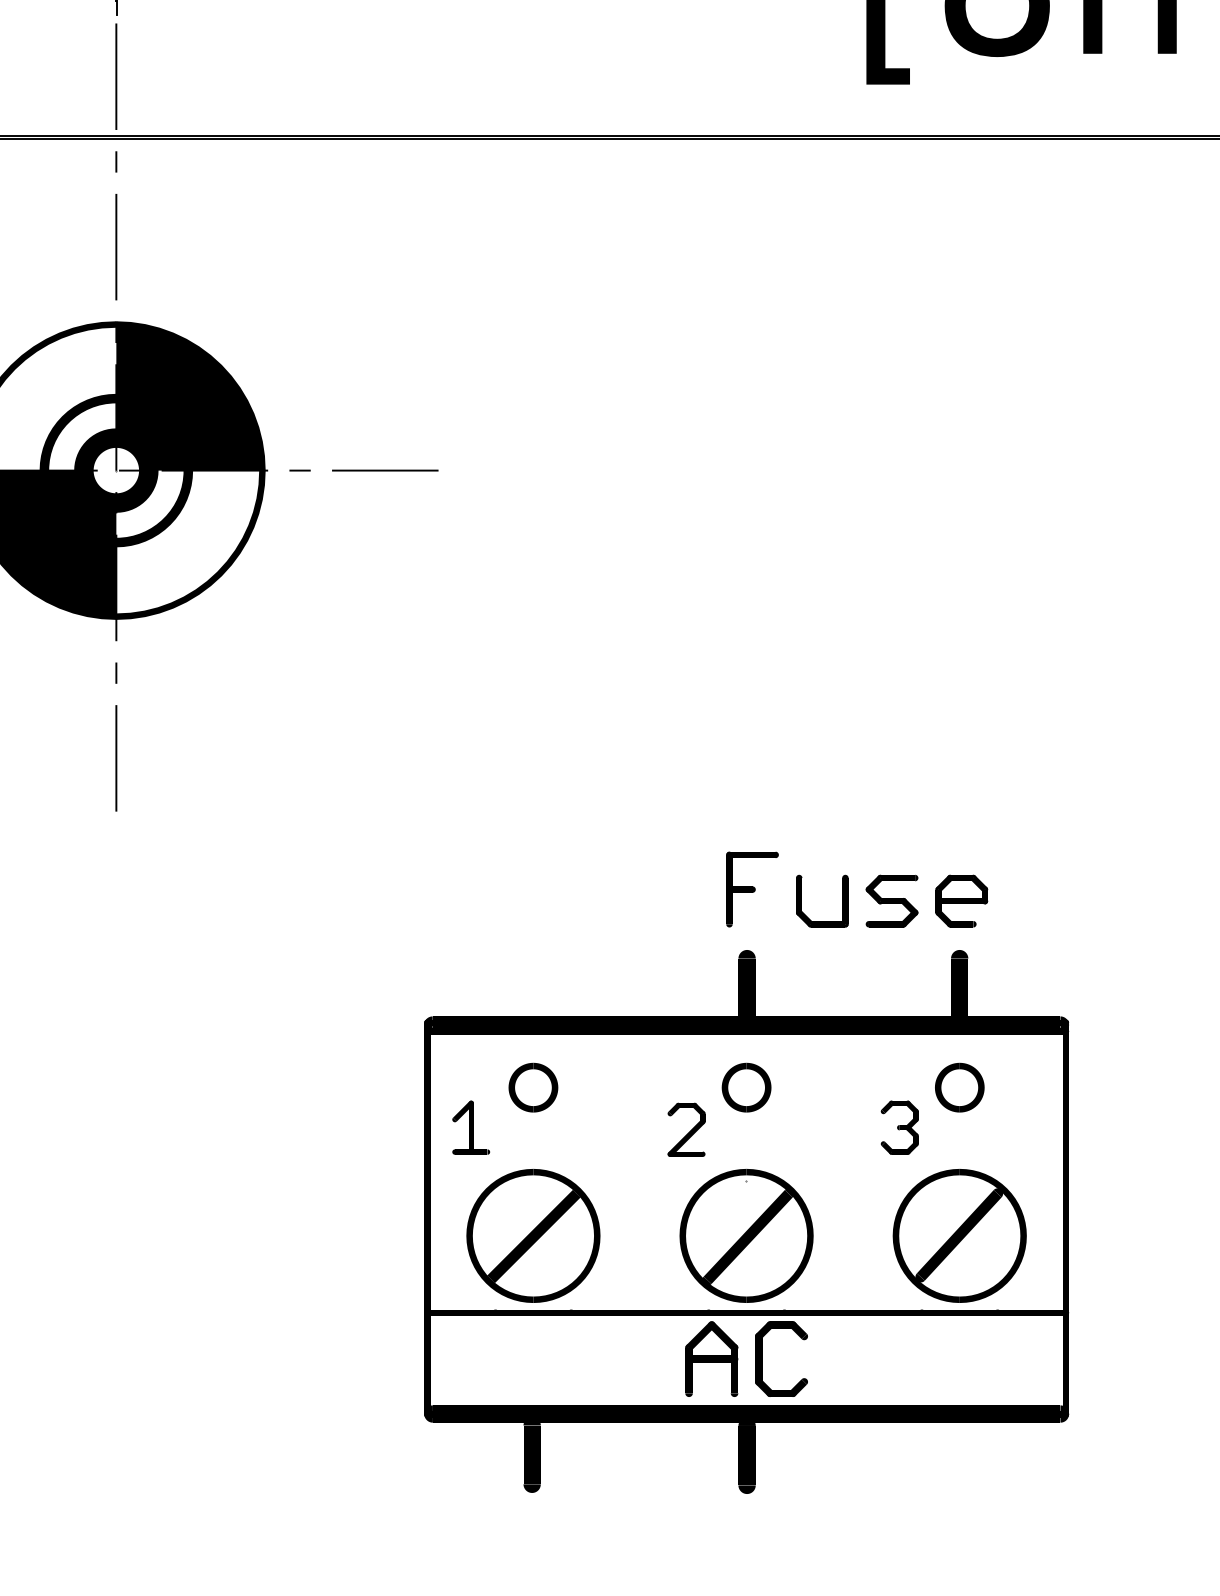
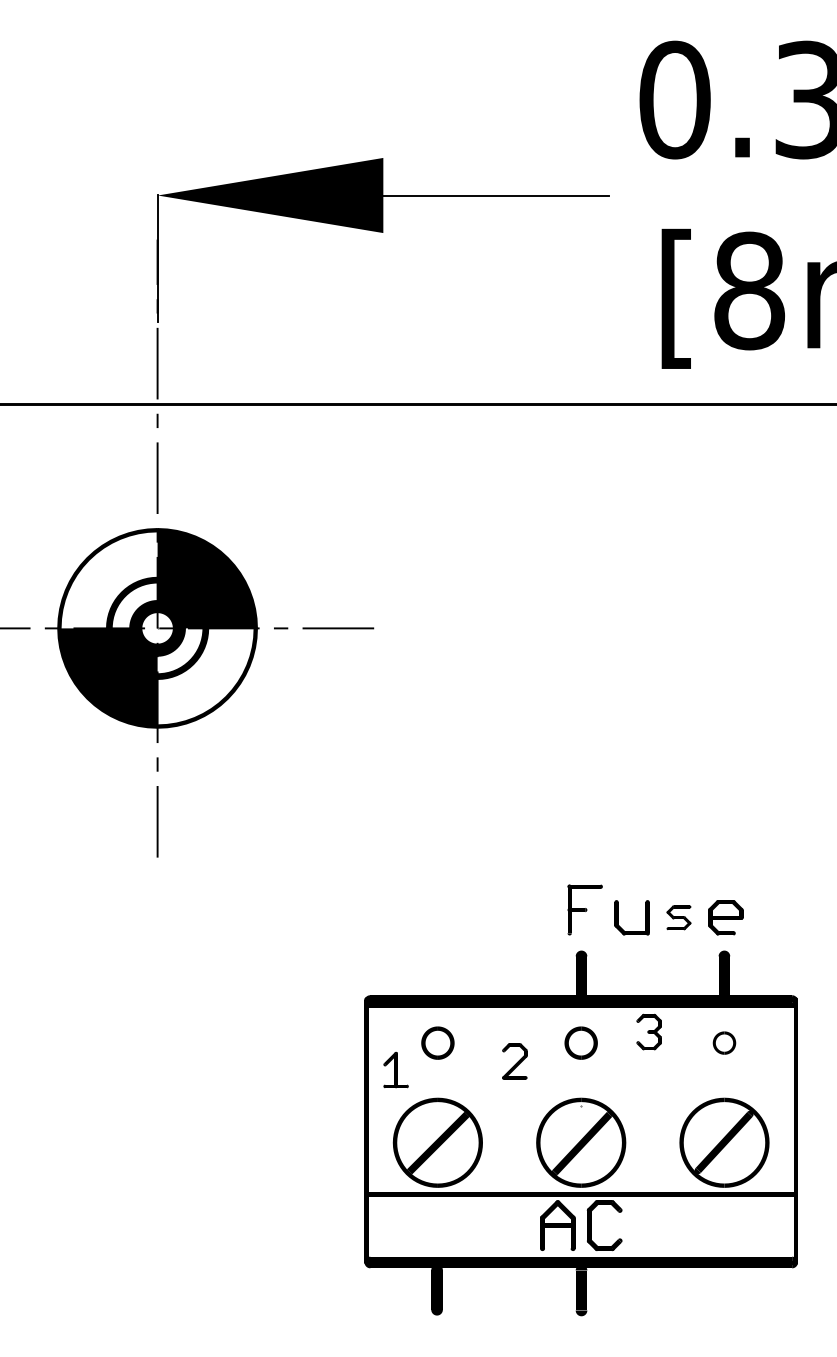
part: (891, 900) -> (678, 917), size x0.7
part: (959, 1086) -> (724, 1042), size x0.7
part: (898, 1126) -> (648, 1031), moved
part: (686, 1129) -> (514, 1061), moved

